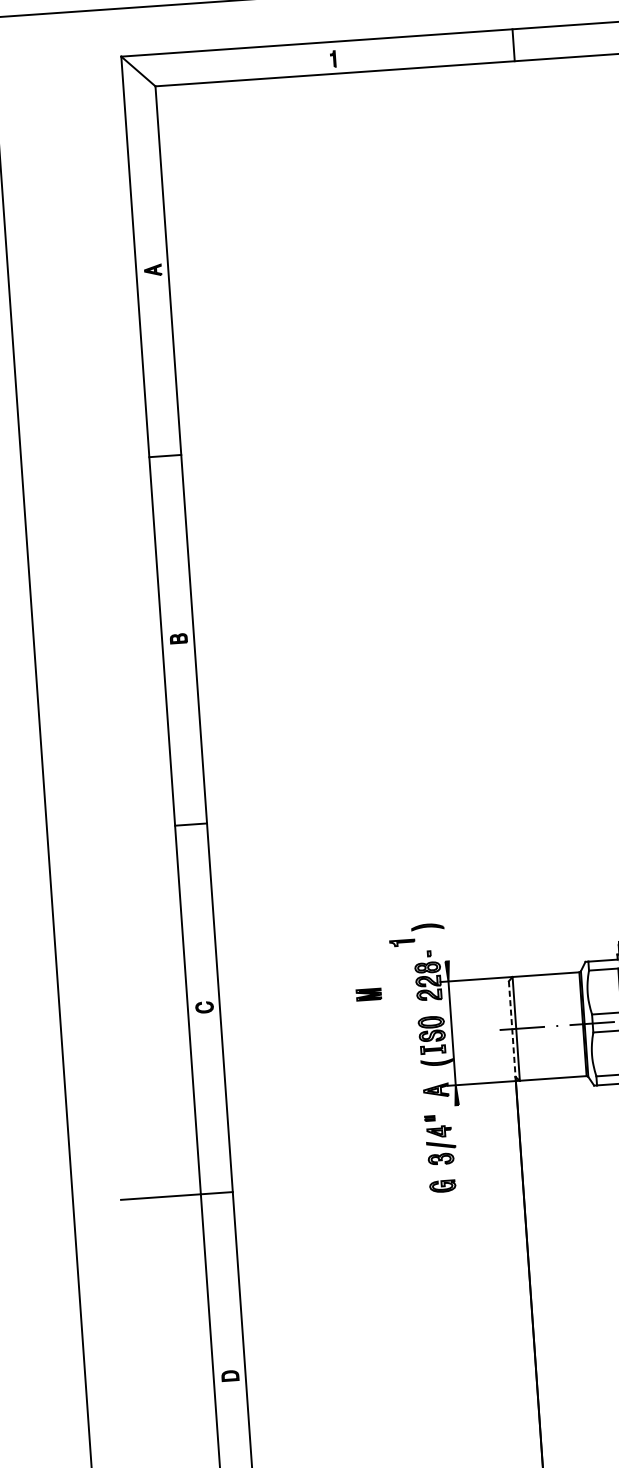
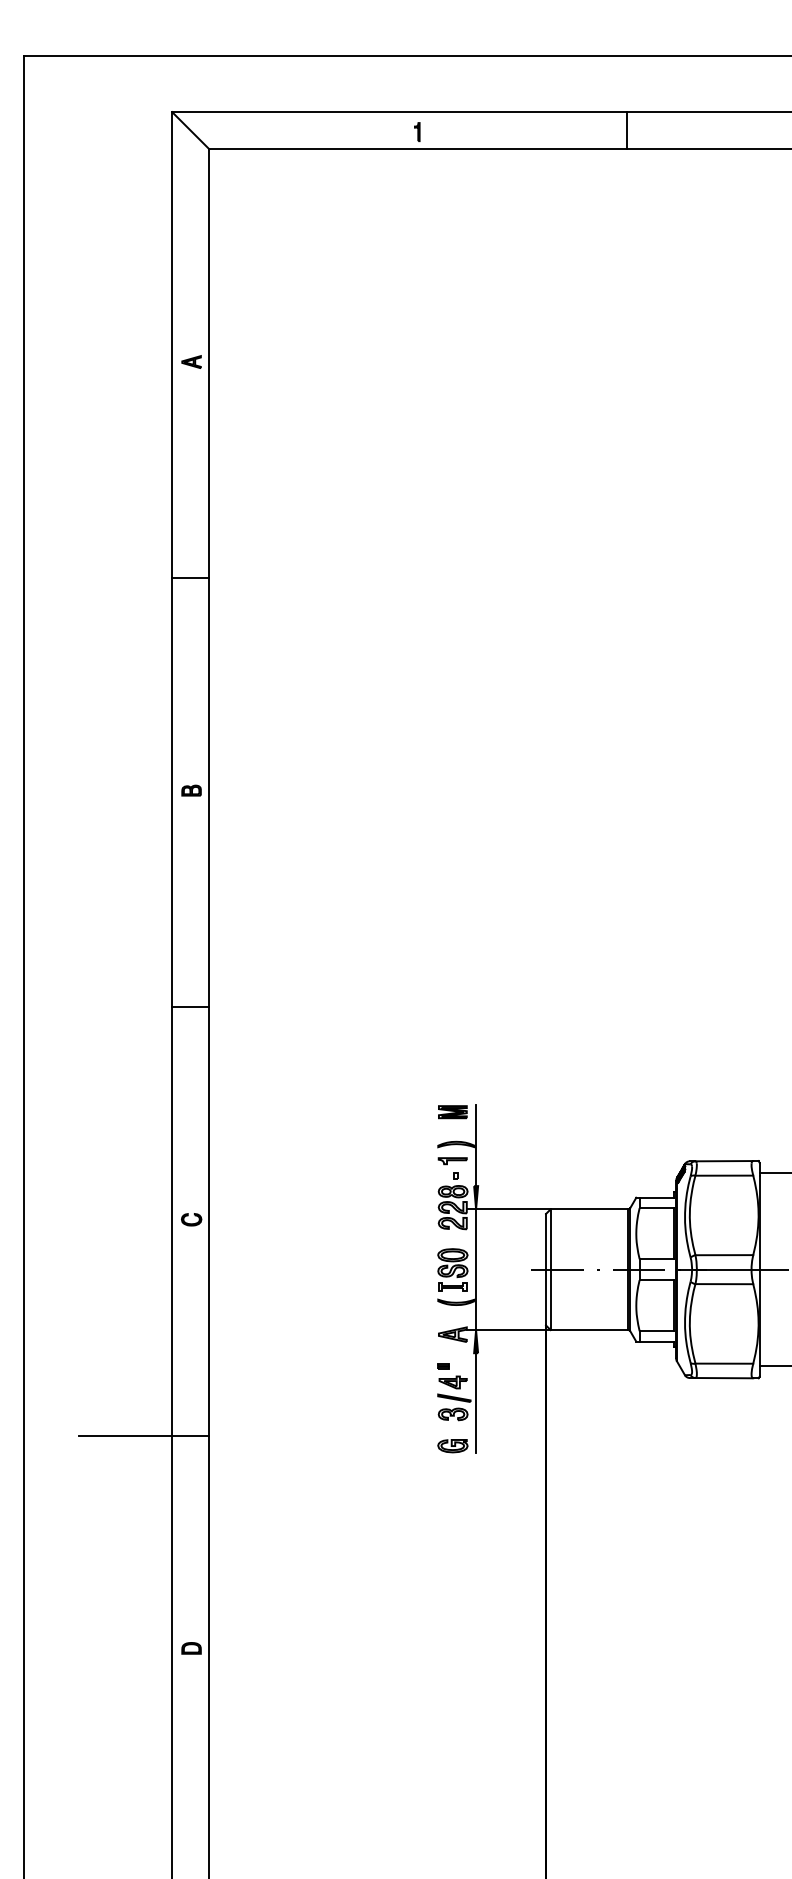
line: (445, 926) -> (476, 1145), added
part: (402, 943) -> (452, 1161), moved
part: (368, 994) -> (452, 1112), moved
line: (512, 1028) -> (546, 1269), dashed -> solid
line: (460, 1148) -> (476, 1403), added

